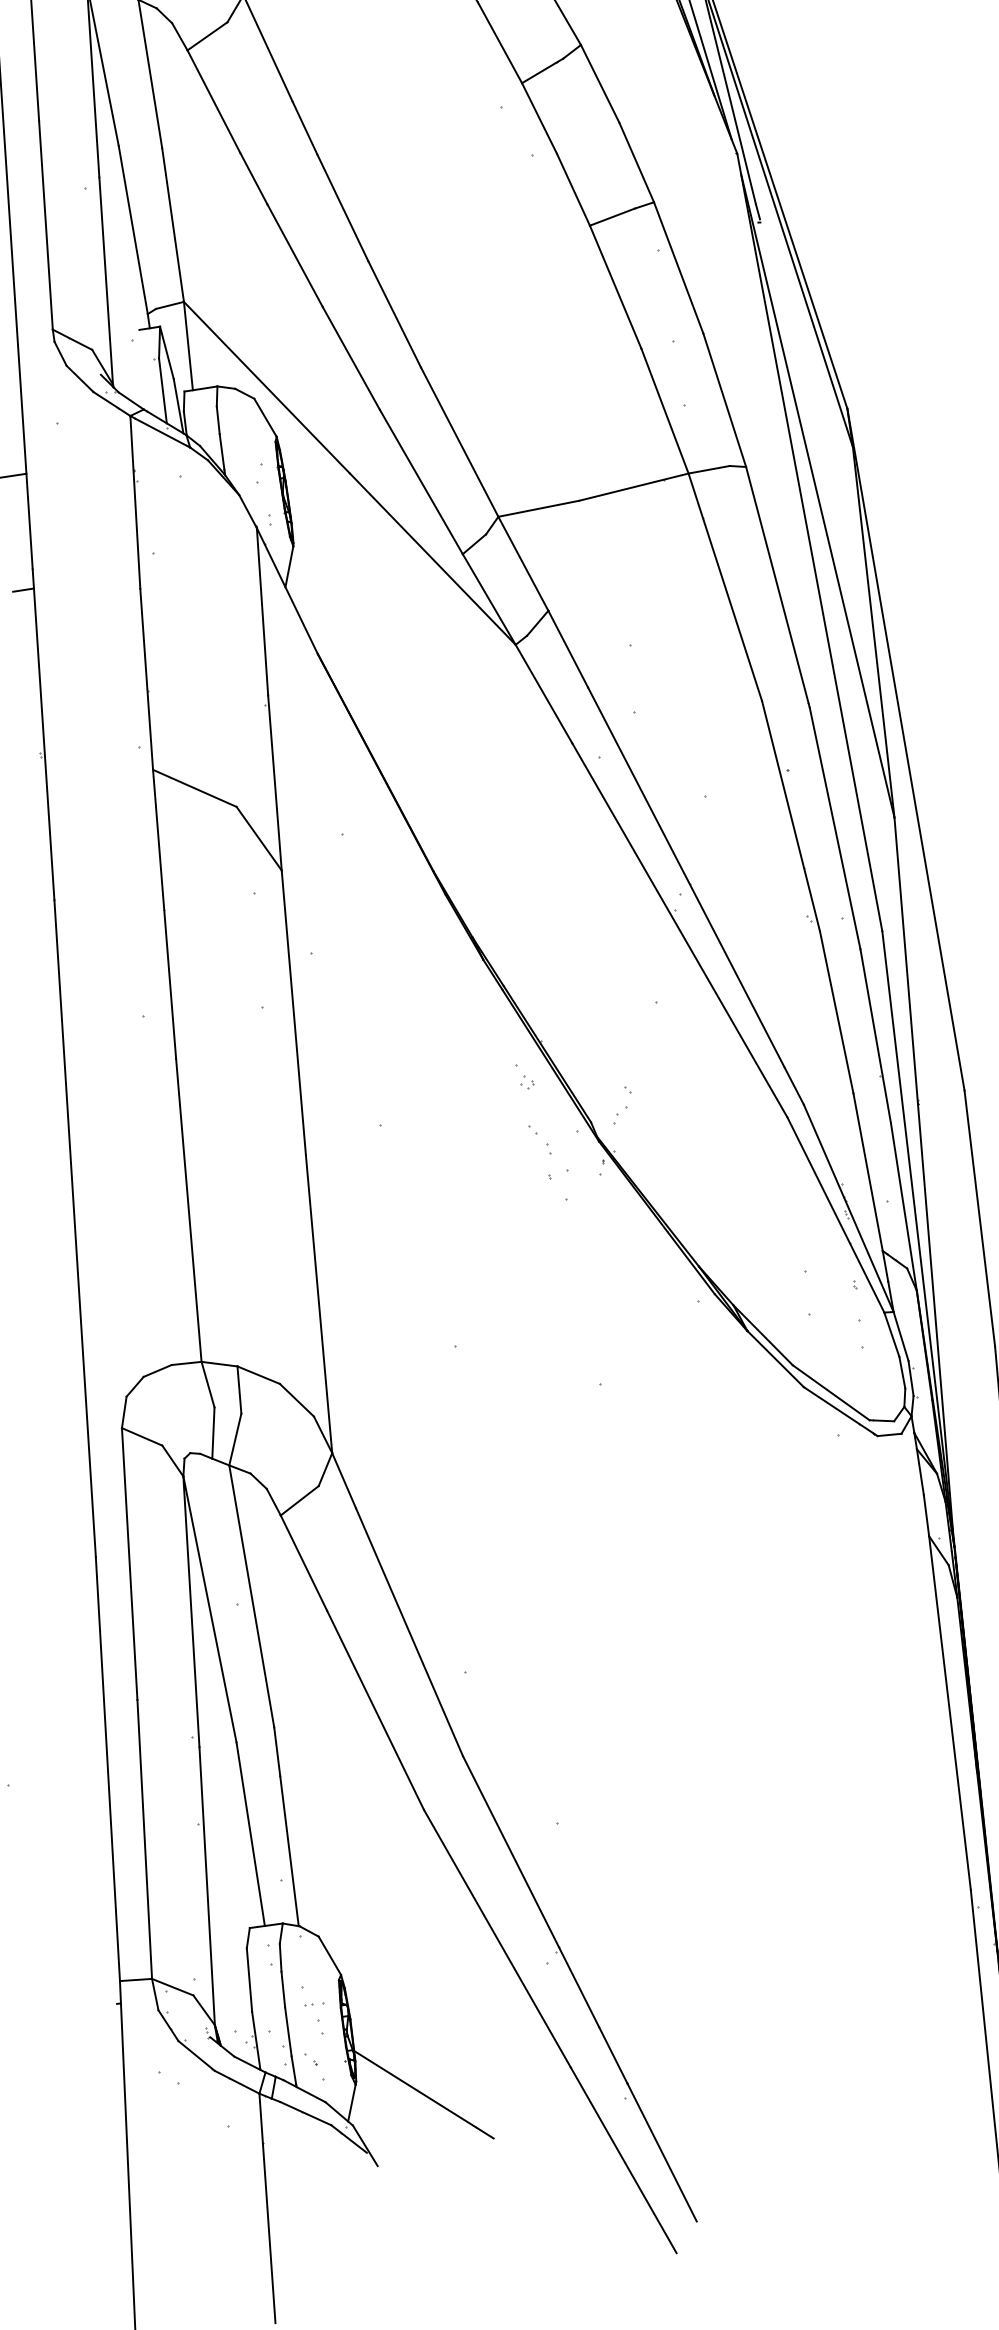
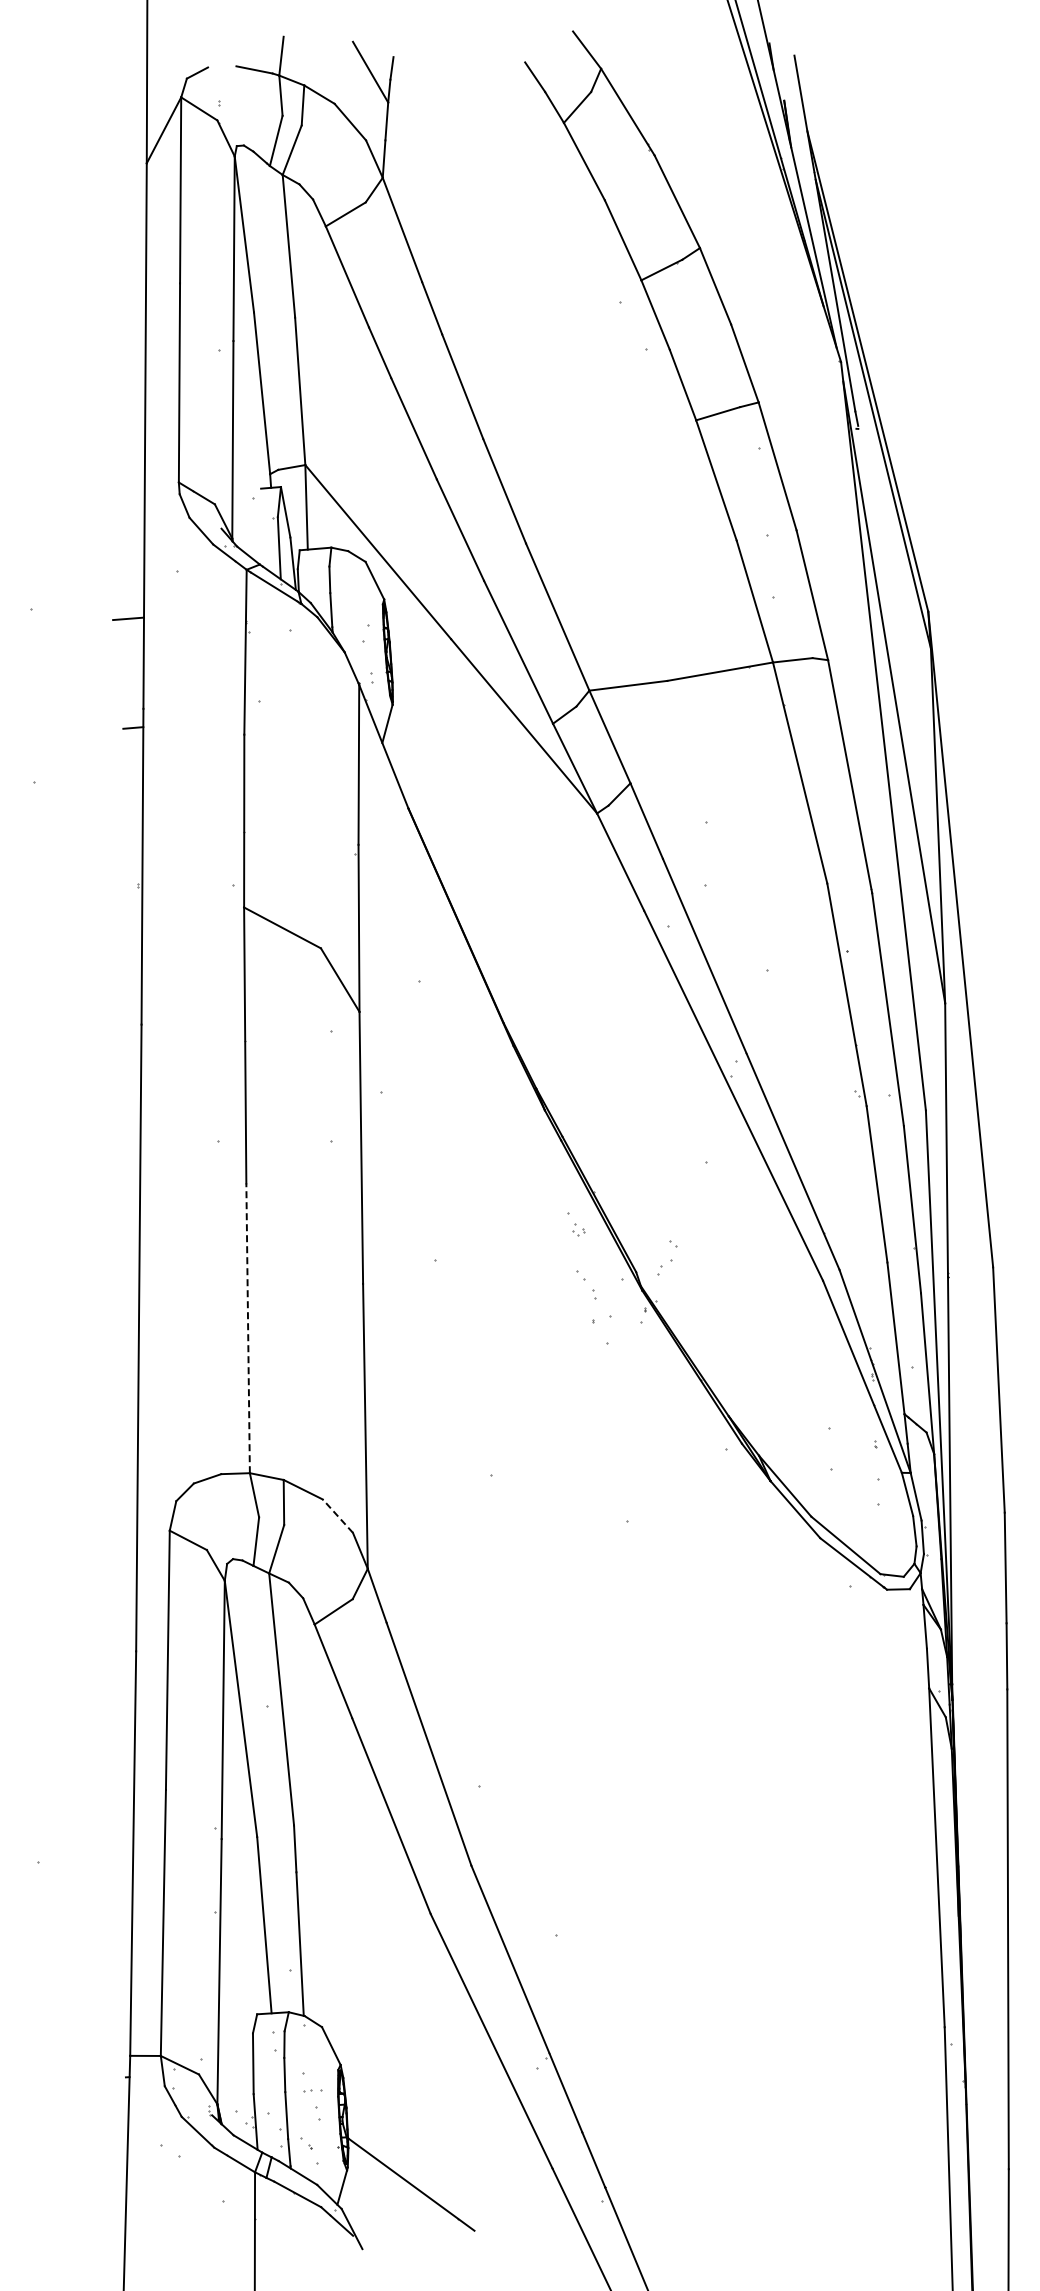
line: (189, 1210) -> (248, 1328), solid -> dashed
line: (296, 1399) -> (337, 1515), solid -> dashed

